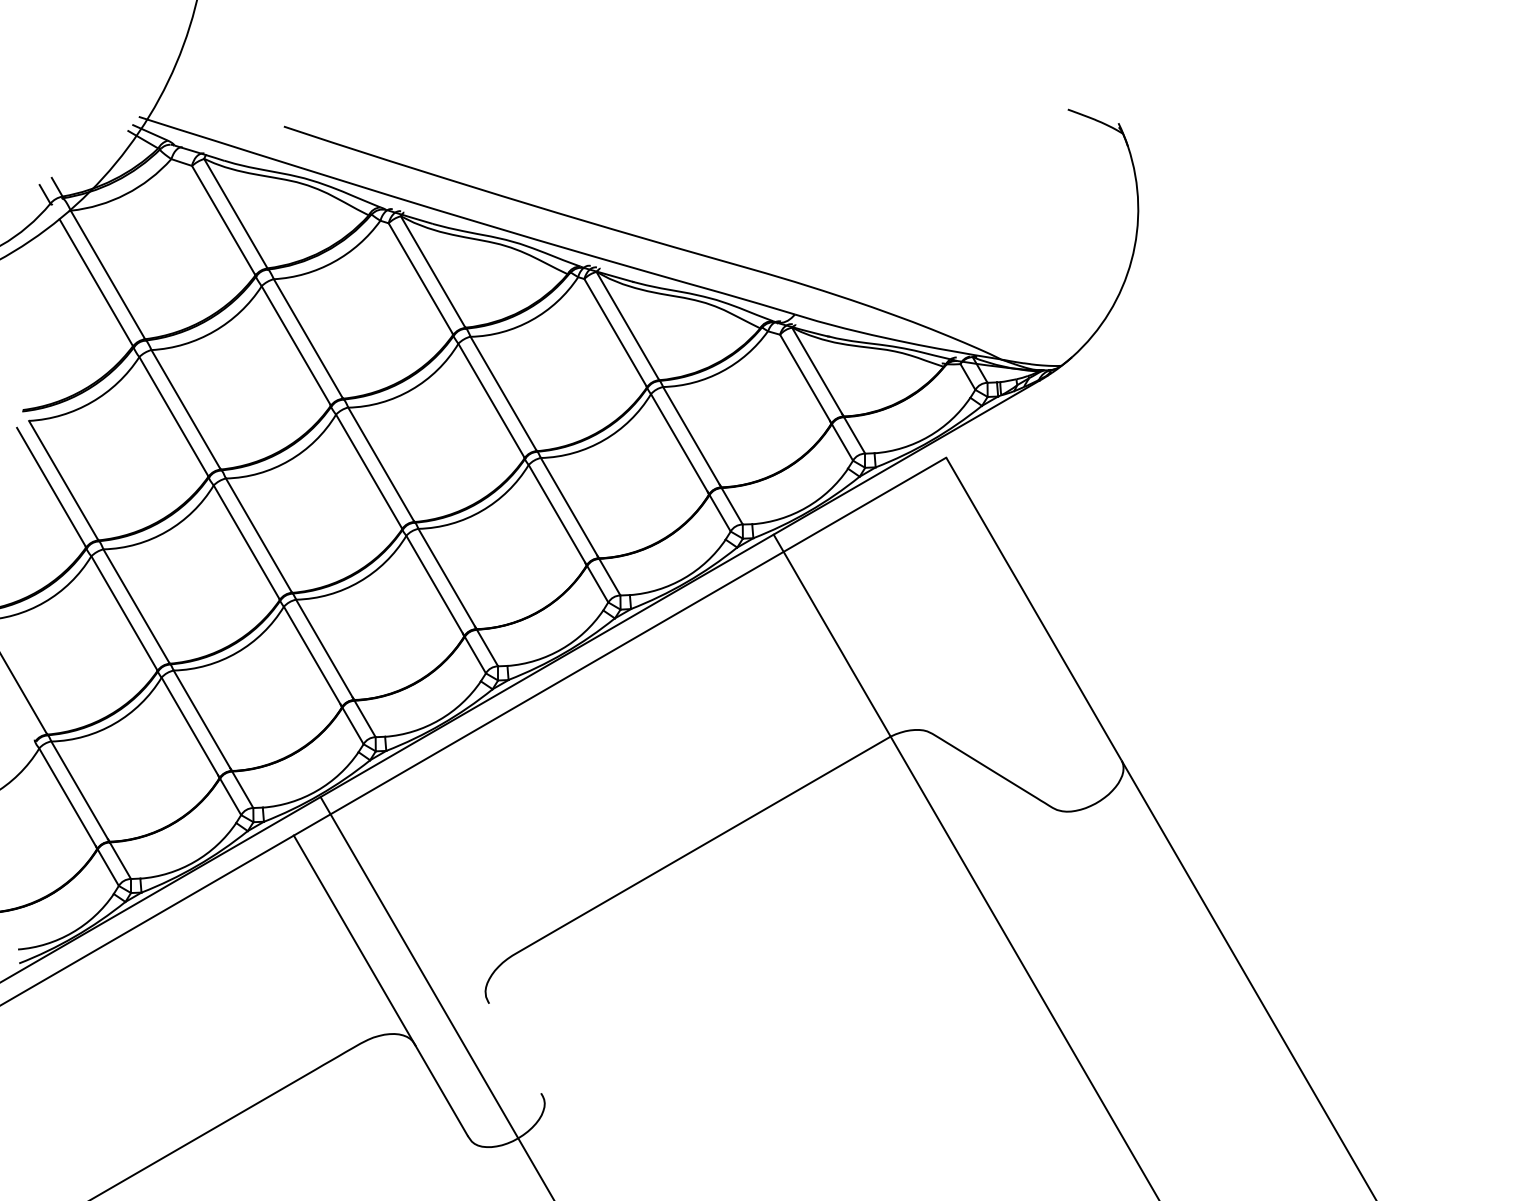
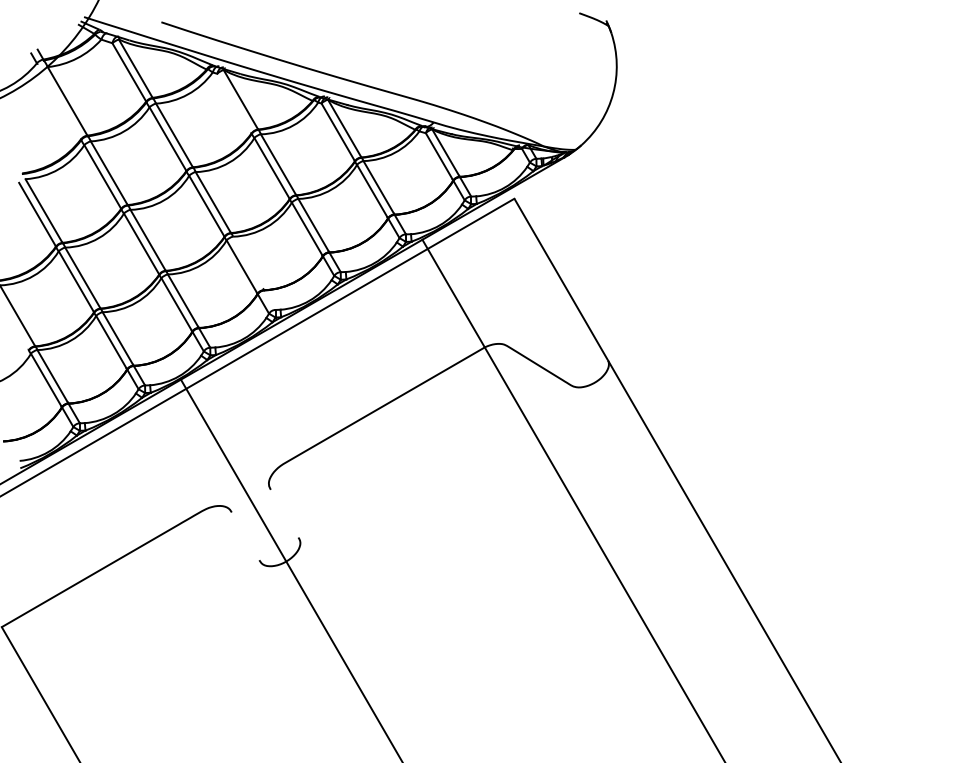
line: (421, 278) -> (234, 103), removed
line: (94, 282) -> (60, 105), removed
line: (458, 596) -> (254, 272), removed
line: (379, 986) -> (212, 480), removed

